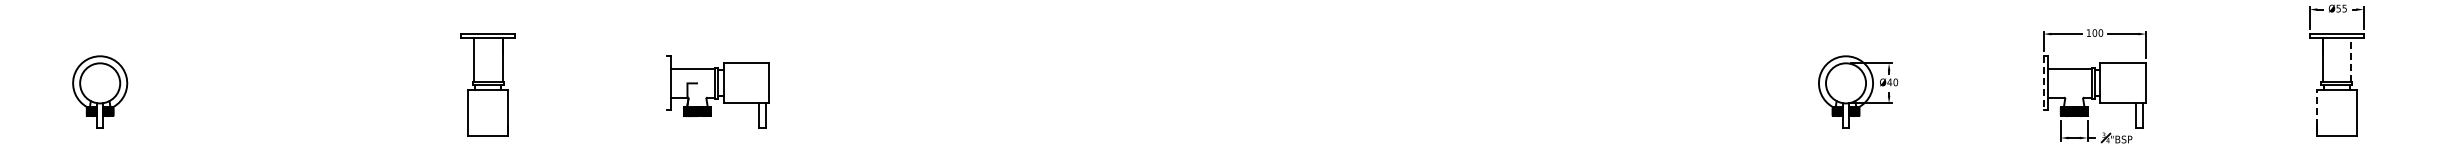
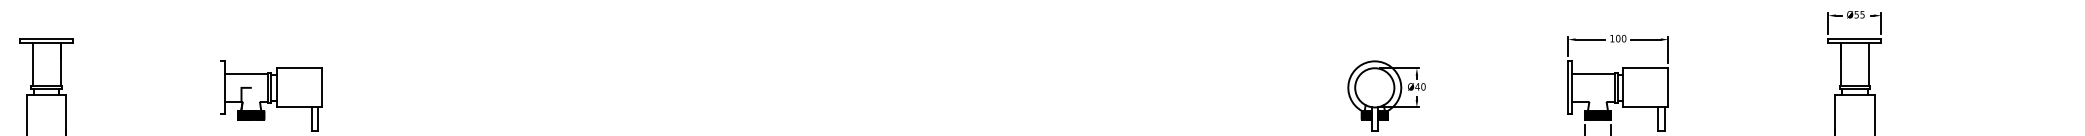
line: (2351, 59) -> (1869, 64), dashed -> solid
line: (2043, 83) -> (1567, 87), dashed -> solid
line: (2316, 108) -> (1835, 112), dashed -> solid

